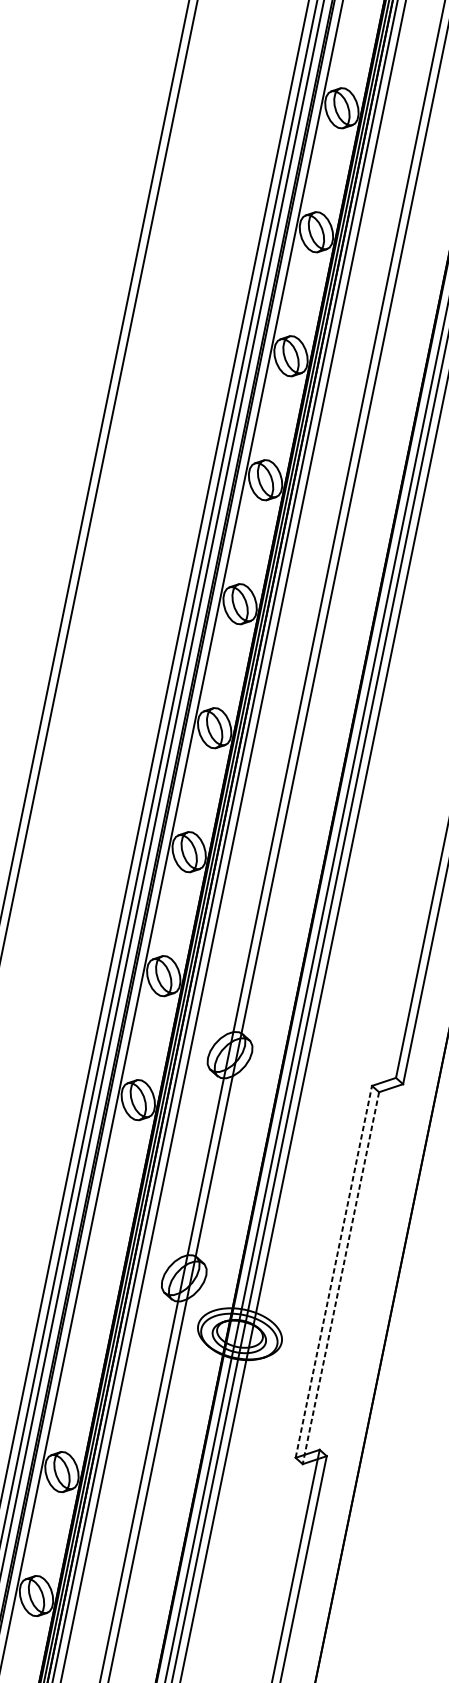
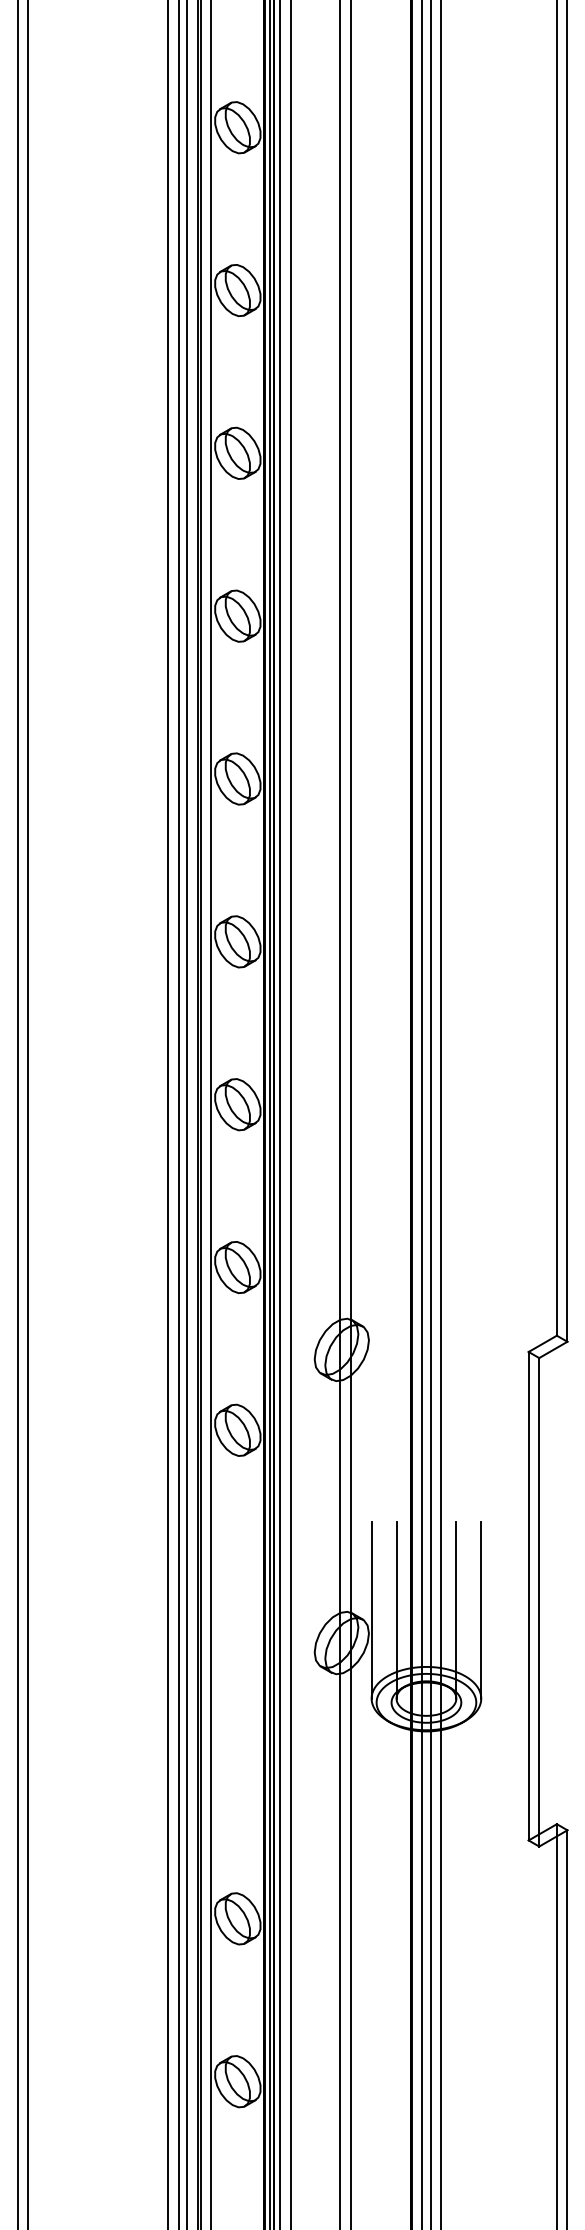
line: (211, 1258) -> (371, 1610), added
line: (230, 1262) -> (396, 1610), added
line: (276, 1271) -> (456, 1610), added
line: (333, 1271) -> (528, 1595), dashed -> solid
line: (295, 1275) -> (481, 1610), added
line: (341, 1278) -> (539, 1602), dashed -> solid

